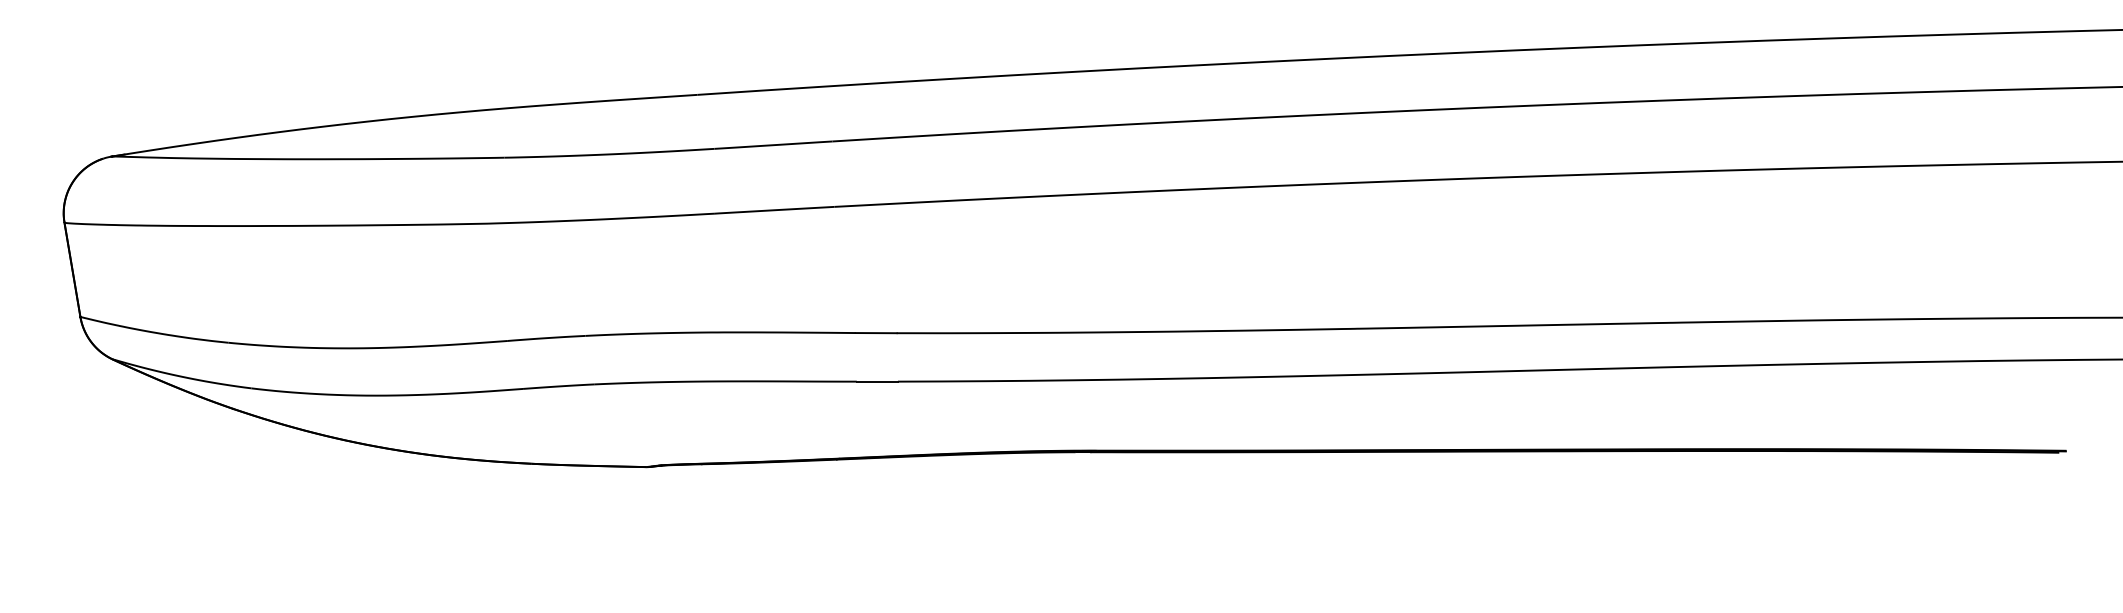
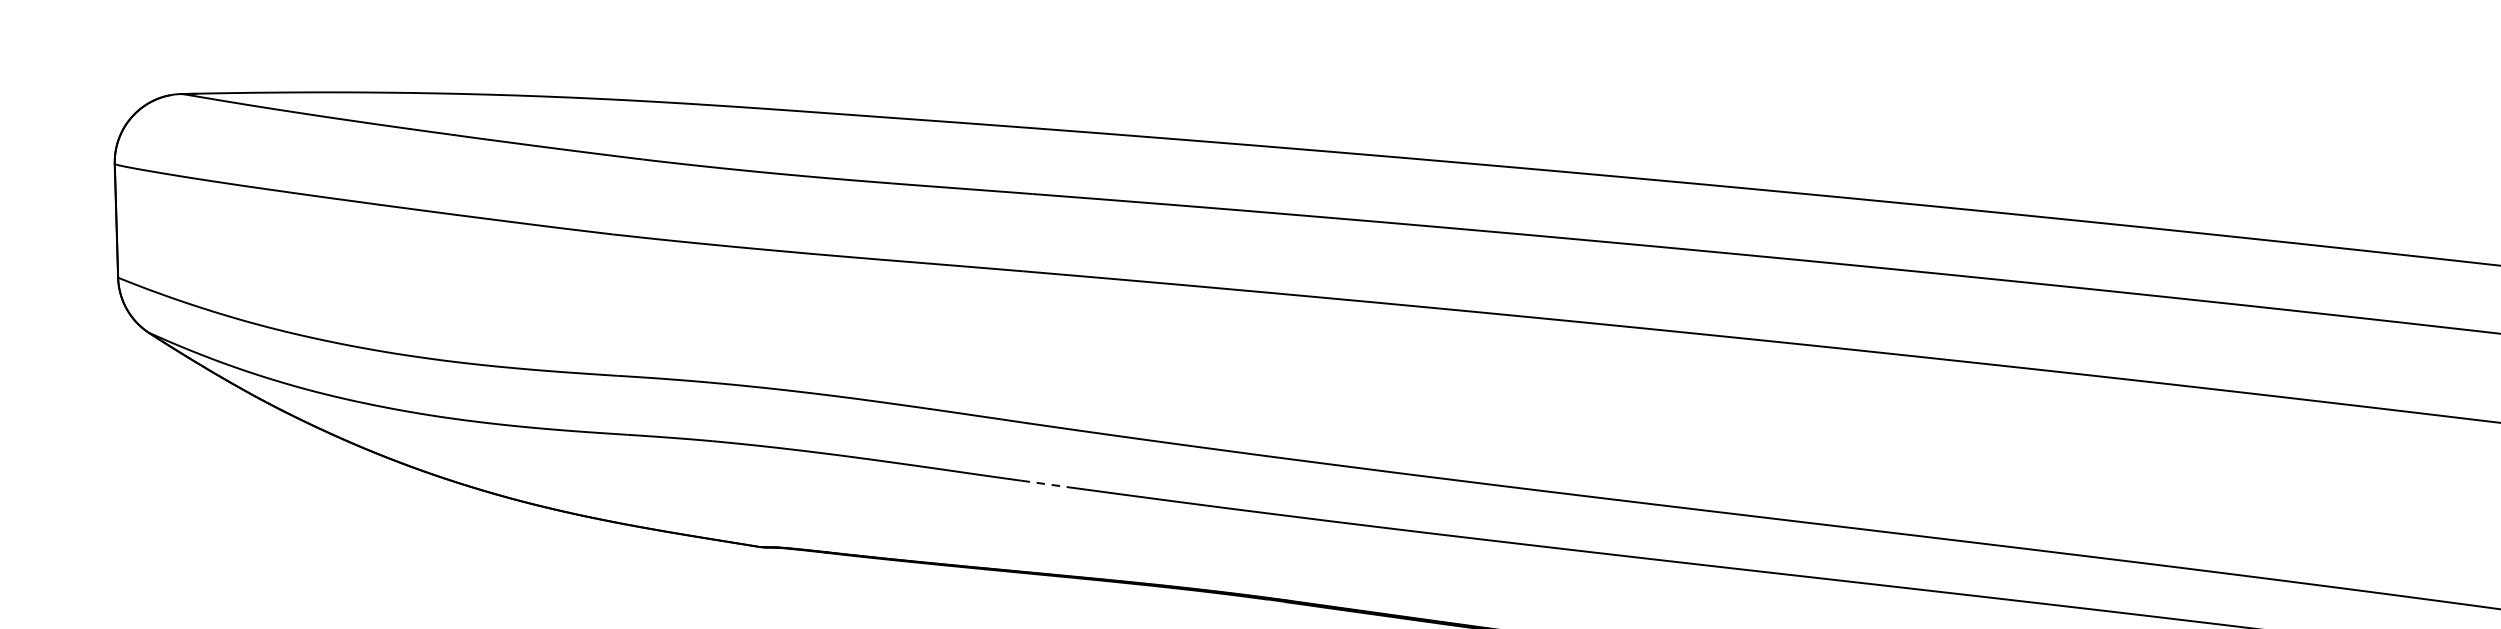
line: (877, 381) -> (1046, 483), solid -> dashed

